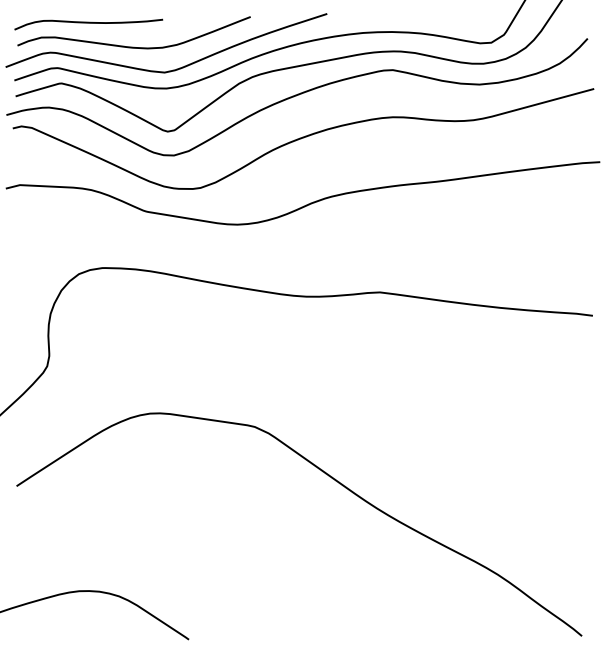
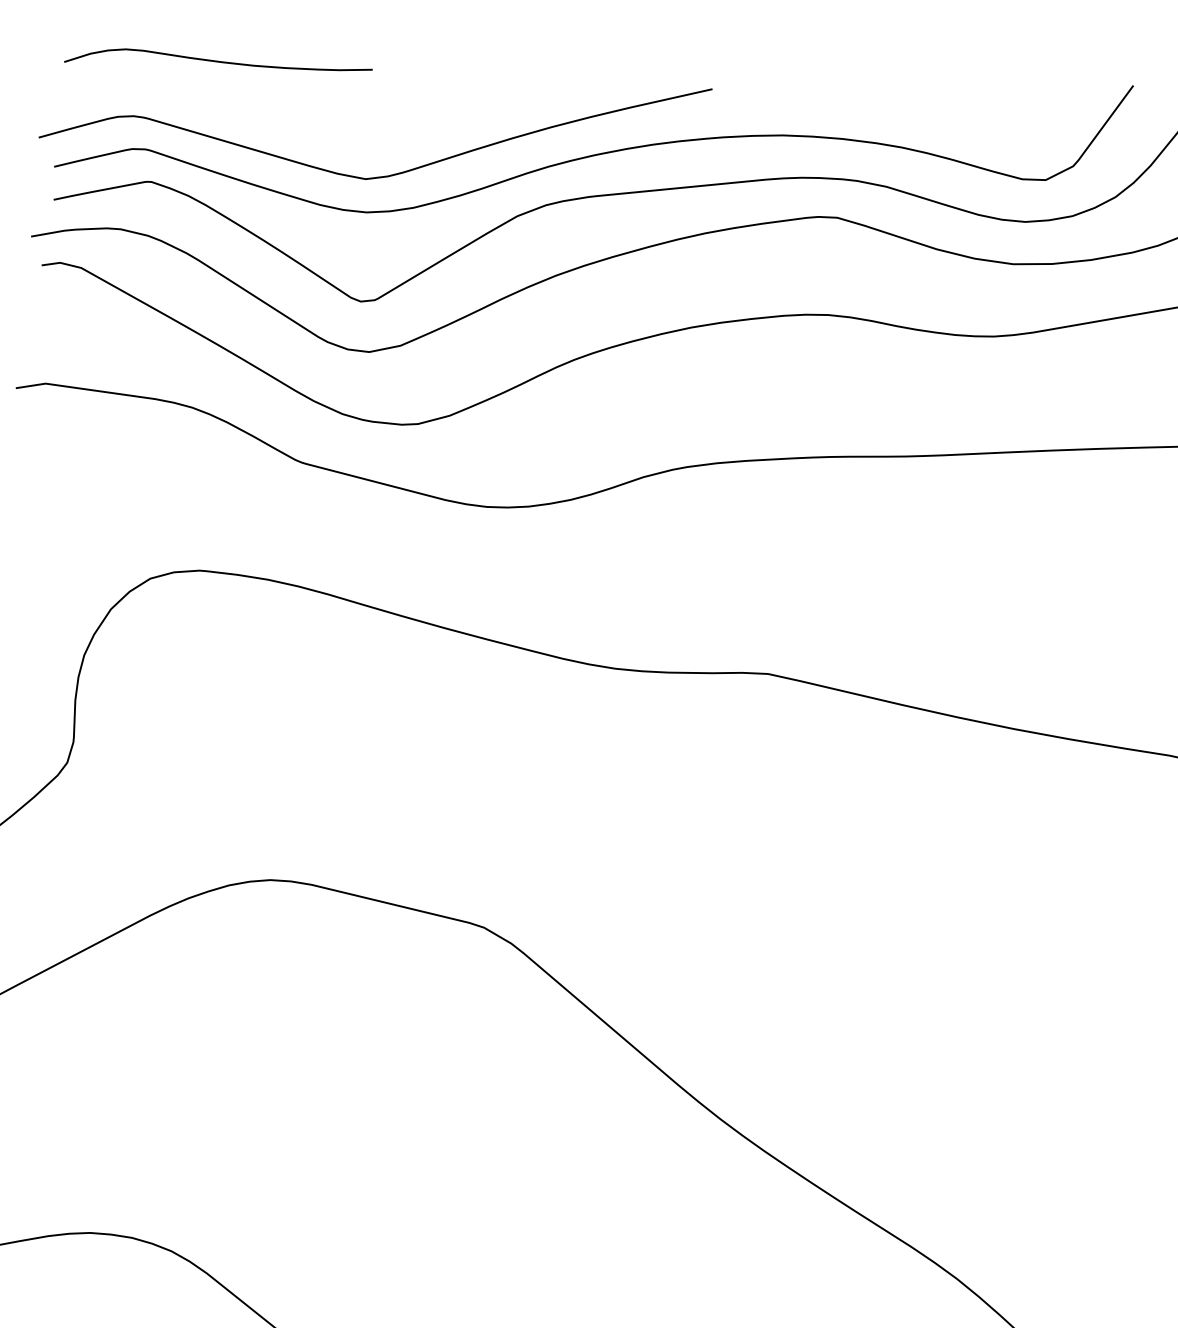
curve: (133, 46) -> (306, 119), removed

